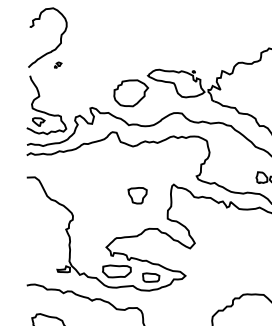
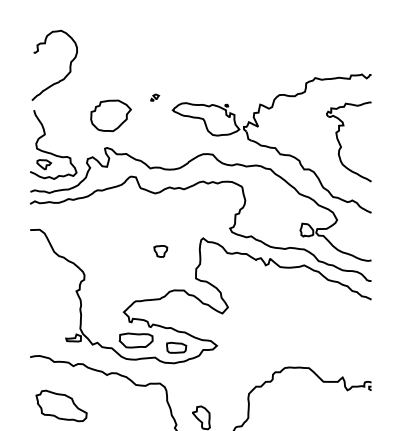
part: (58, 64) -> (155, 97), moved
part: (130, 93) -> (110, 115), moved
part: (137, 195) -> (160, 251), size x0.6

